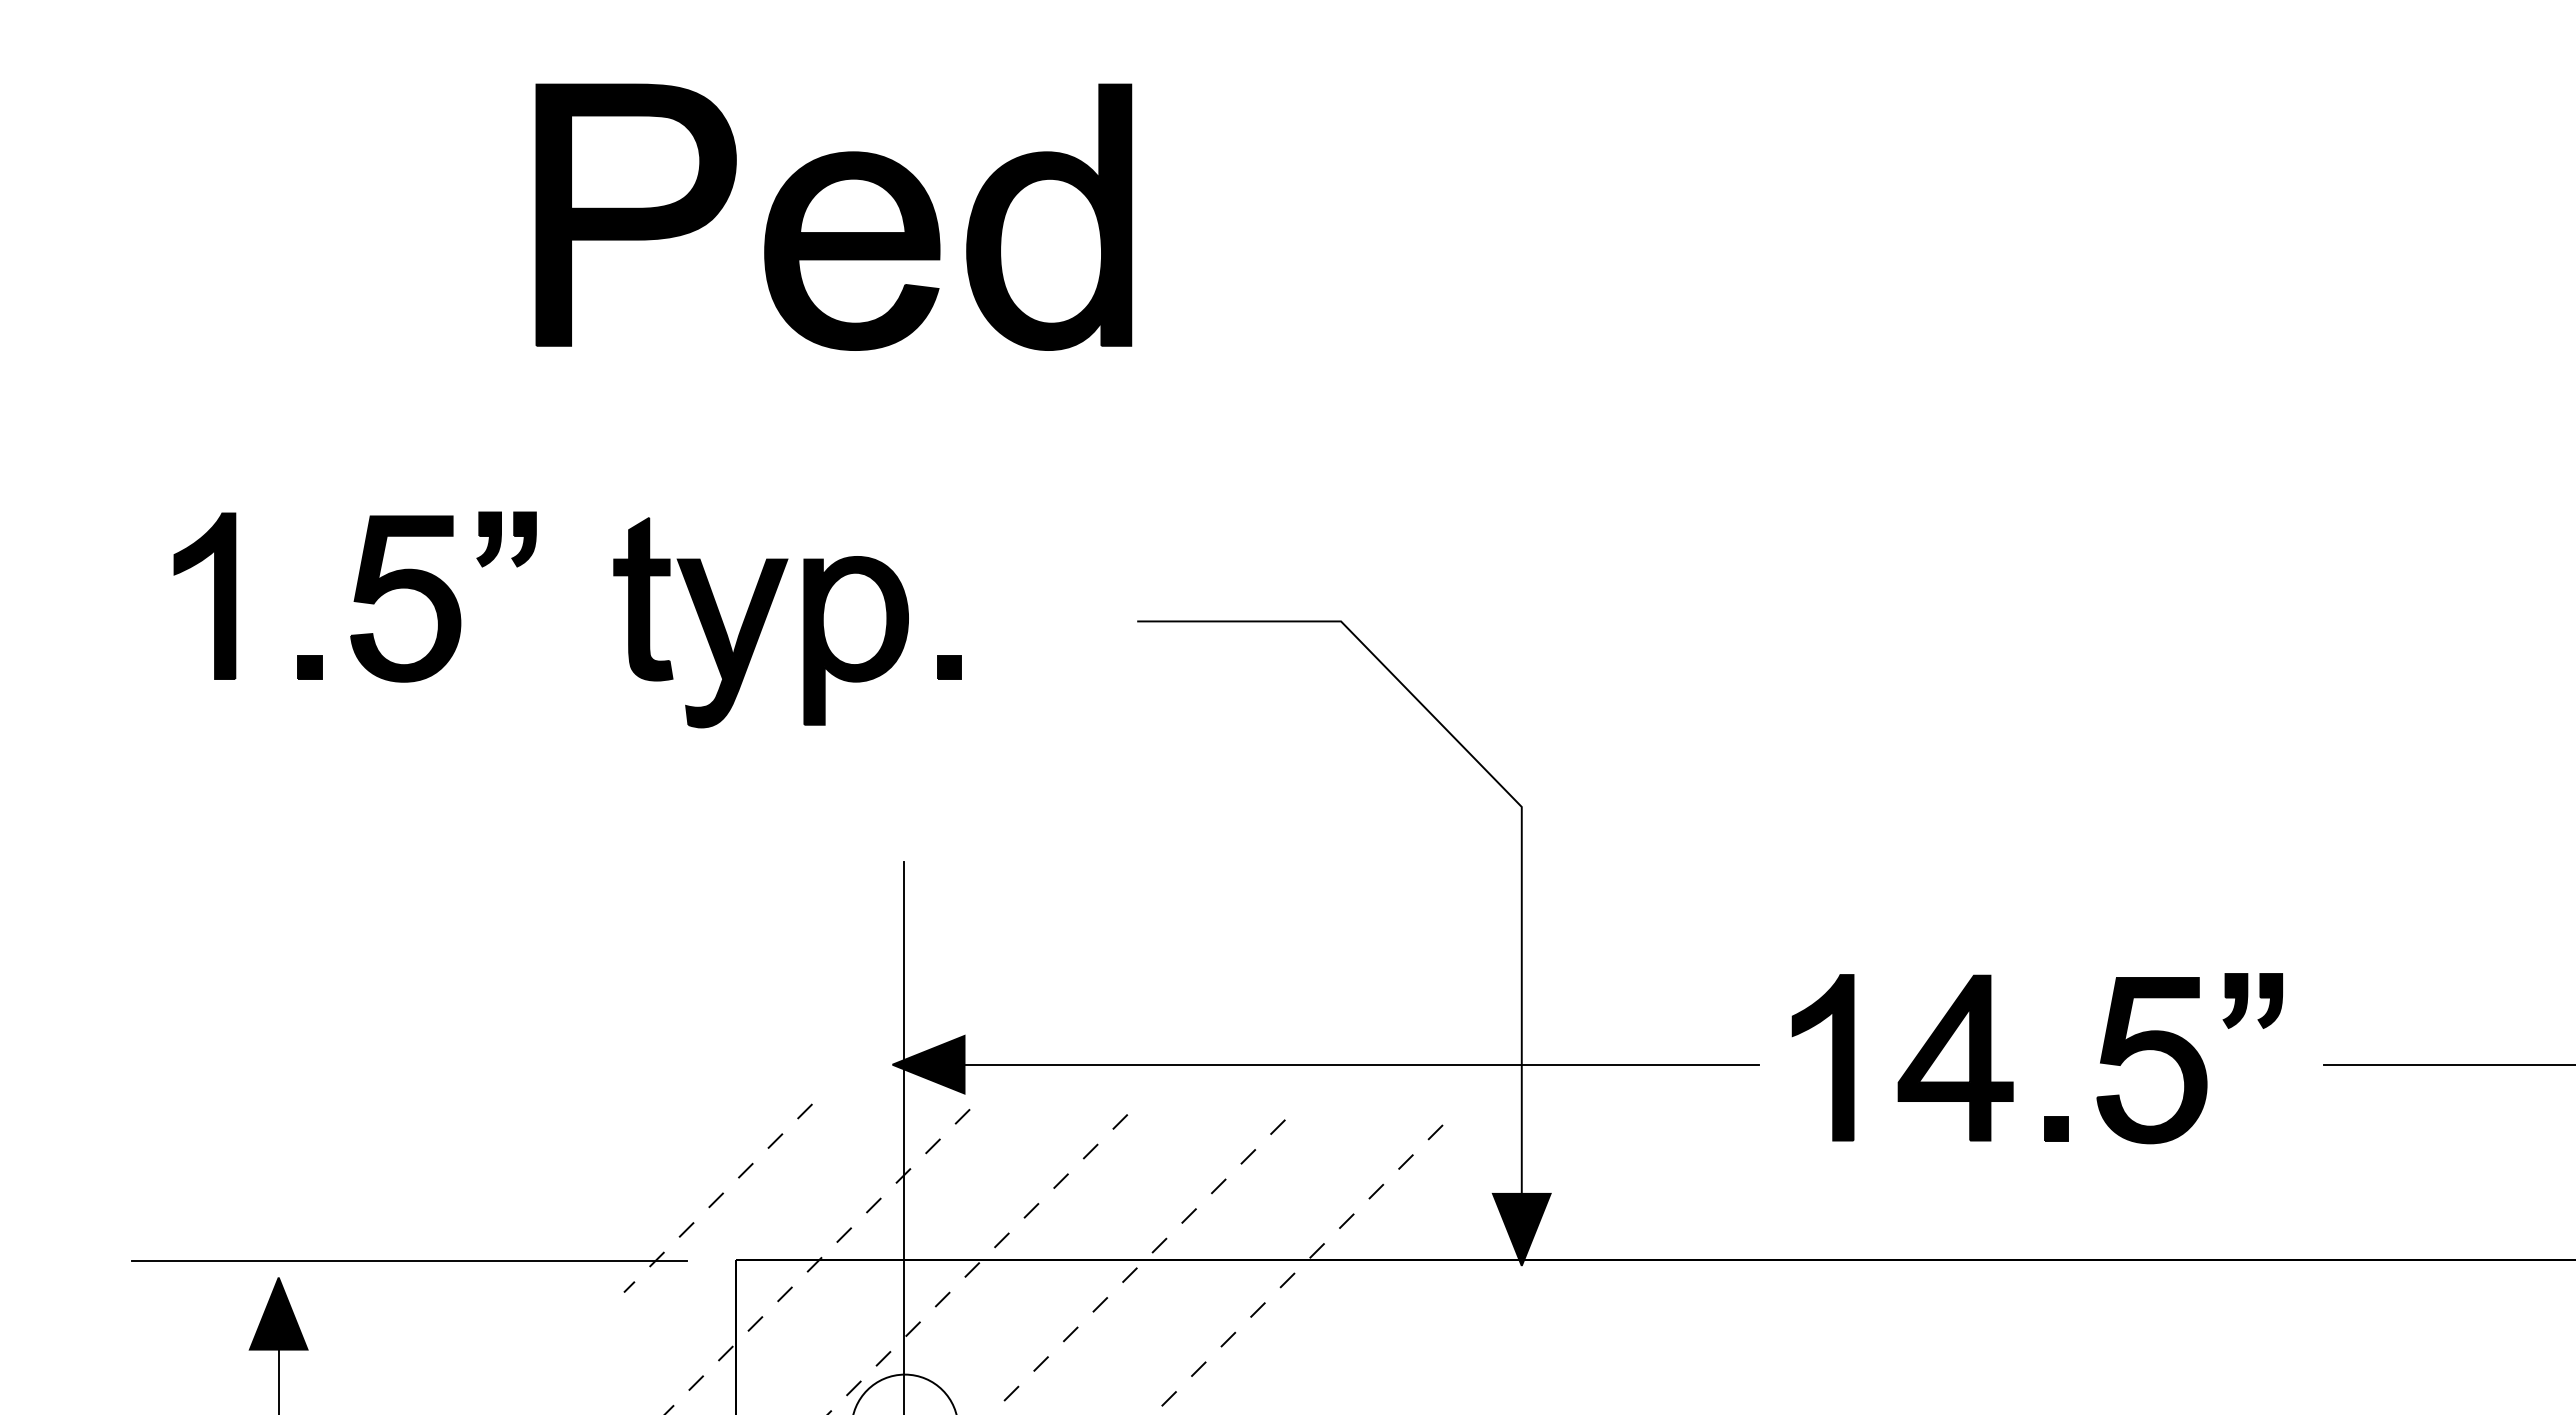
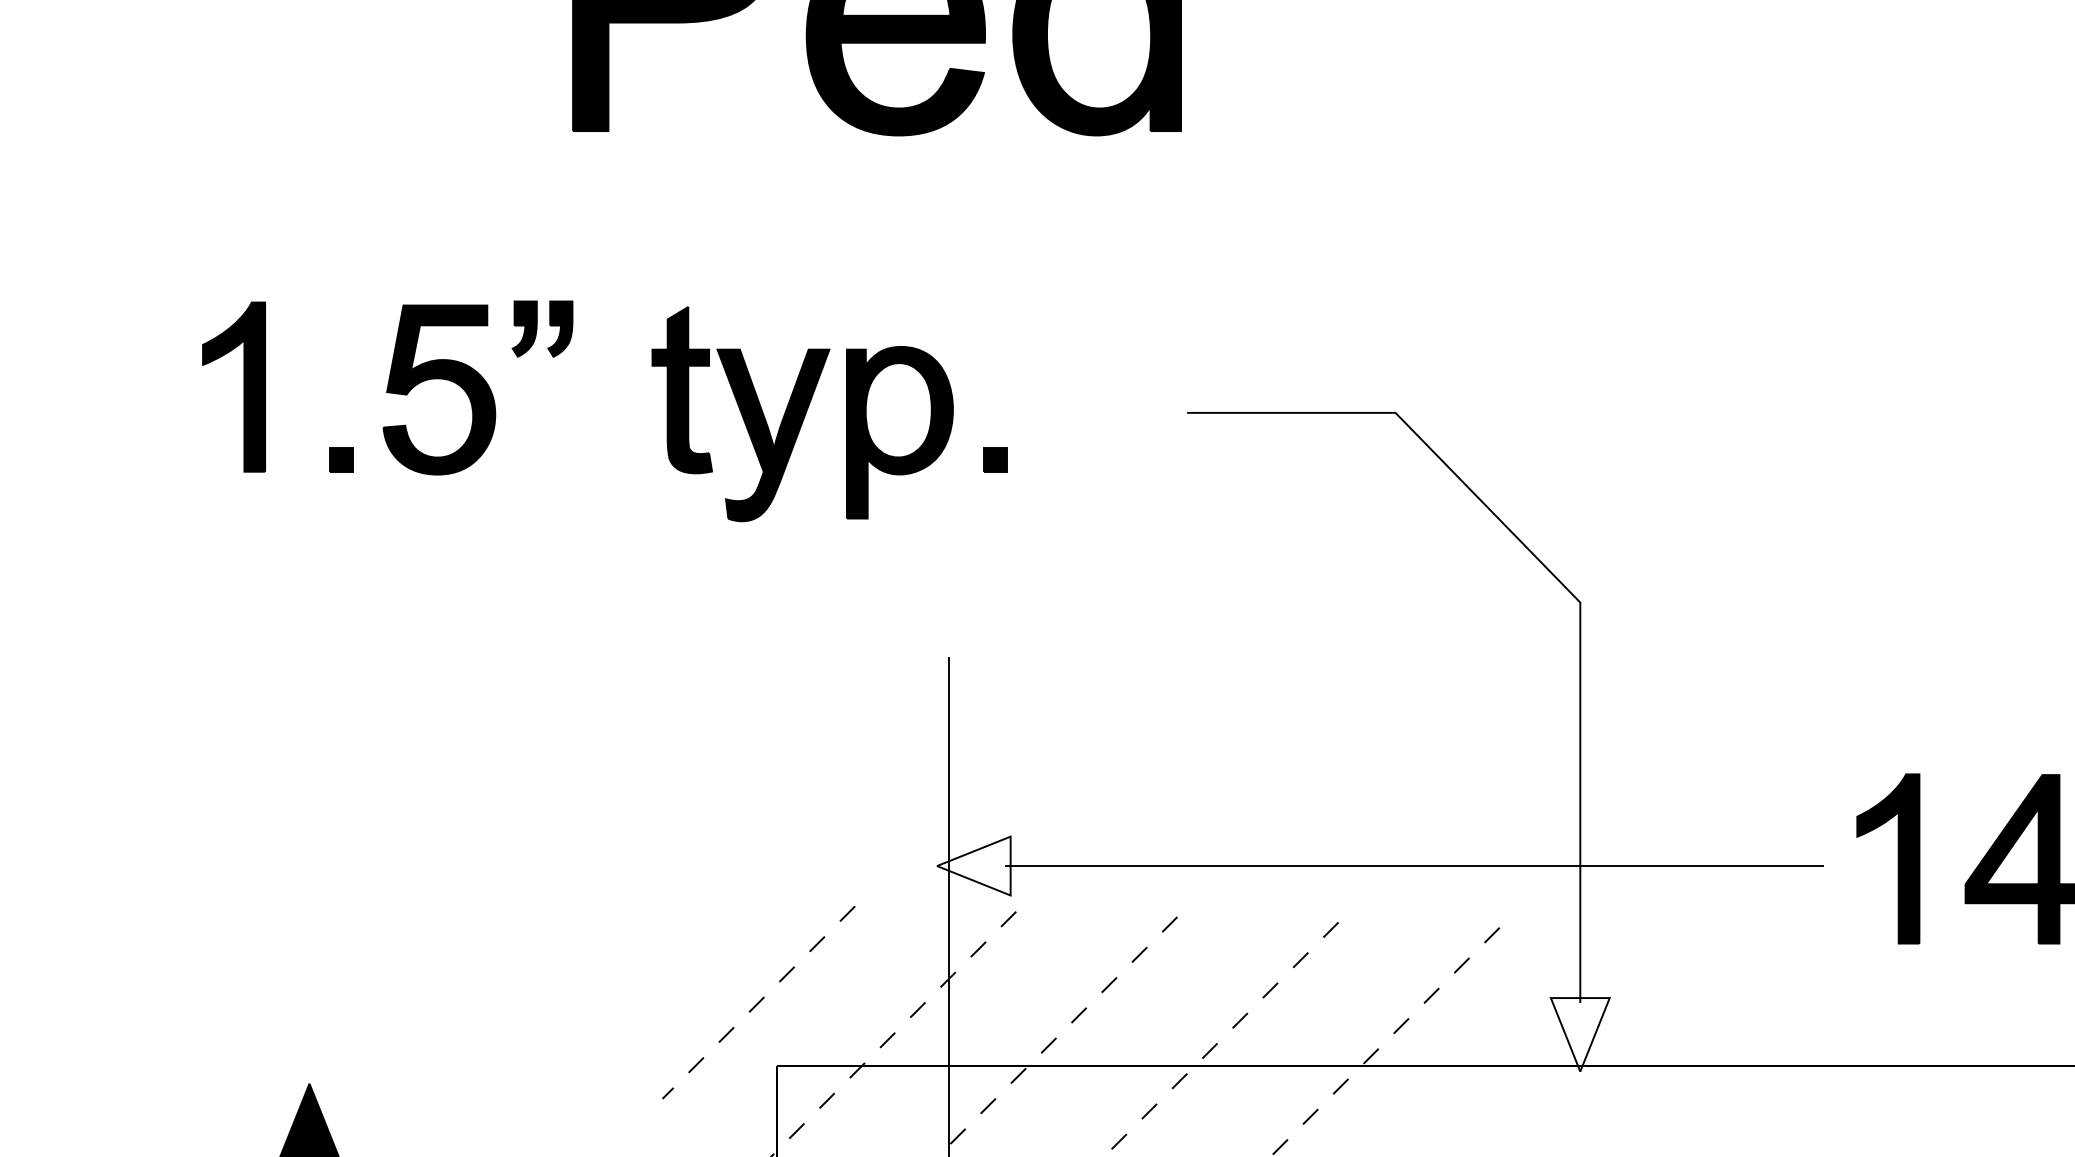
fill: (928, 1064) -> (973, 865), removed
fill: (1521, 1229) -> (1580, 1034), removed
line: (409, 1261) -> (443, 1067), removed

